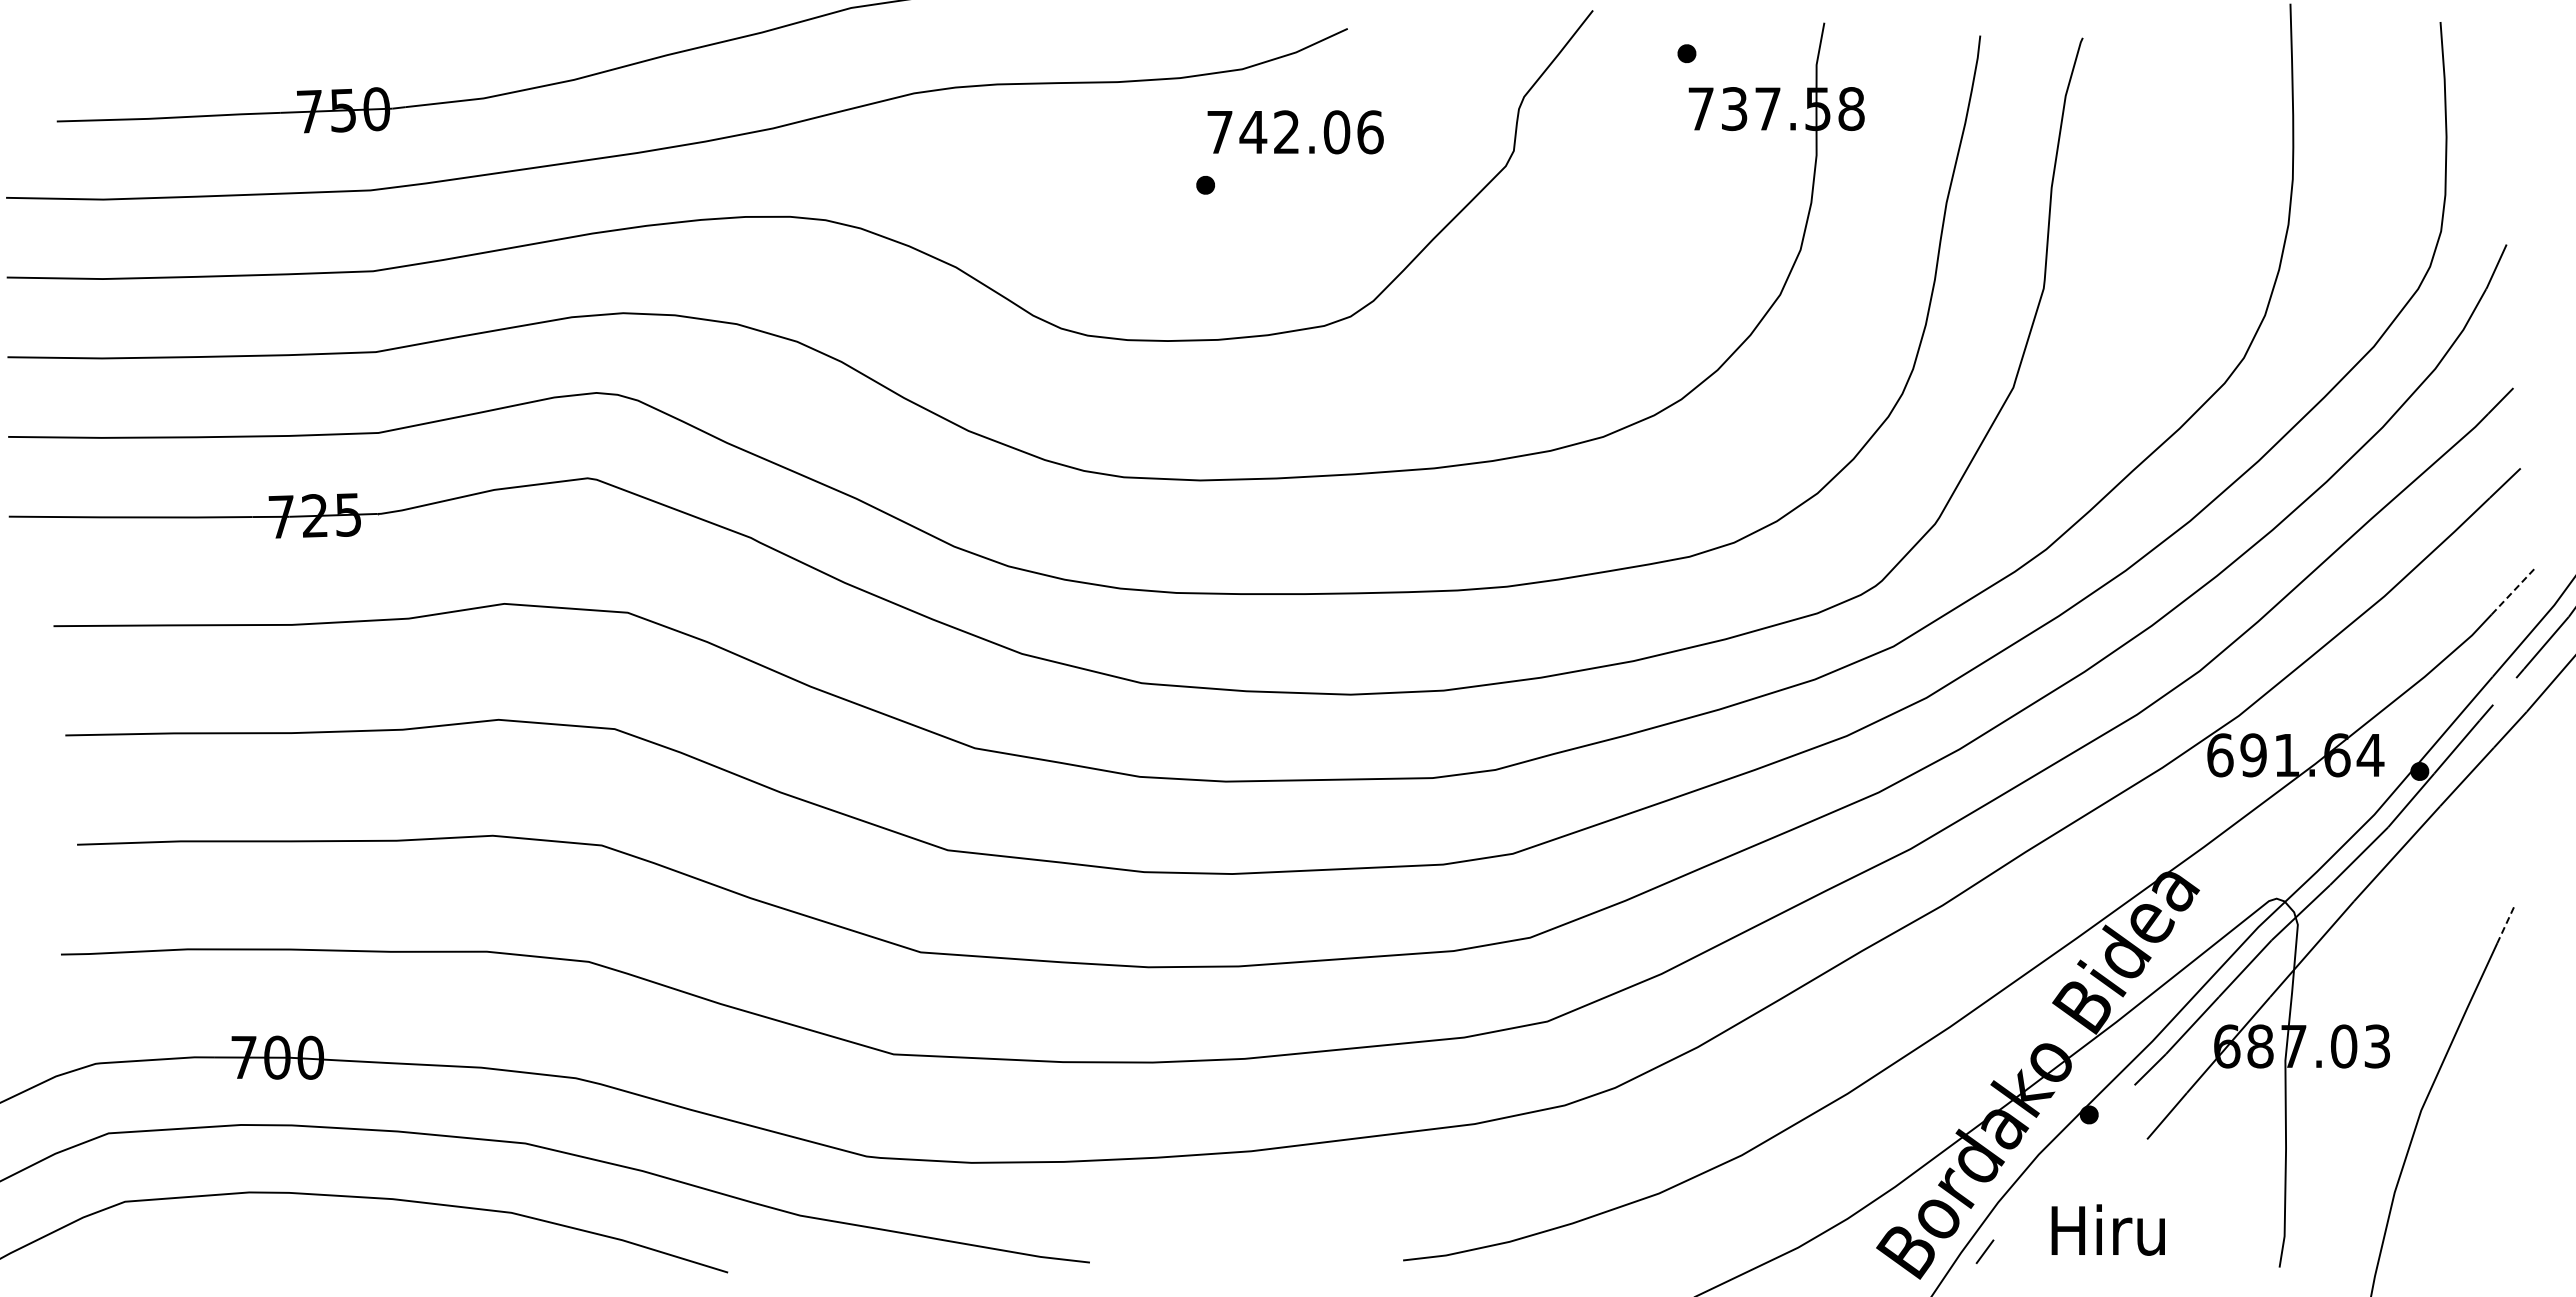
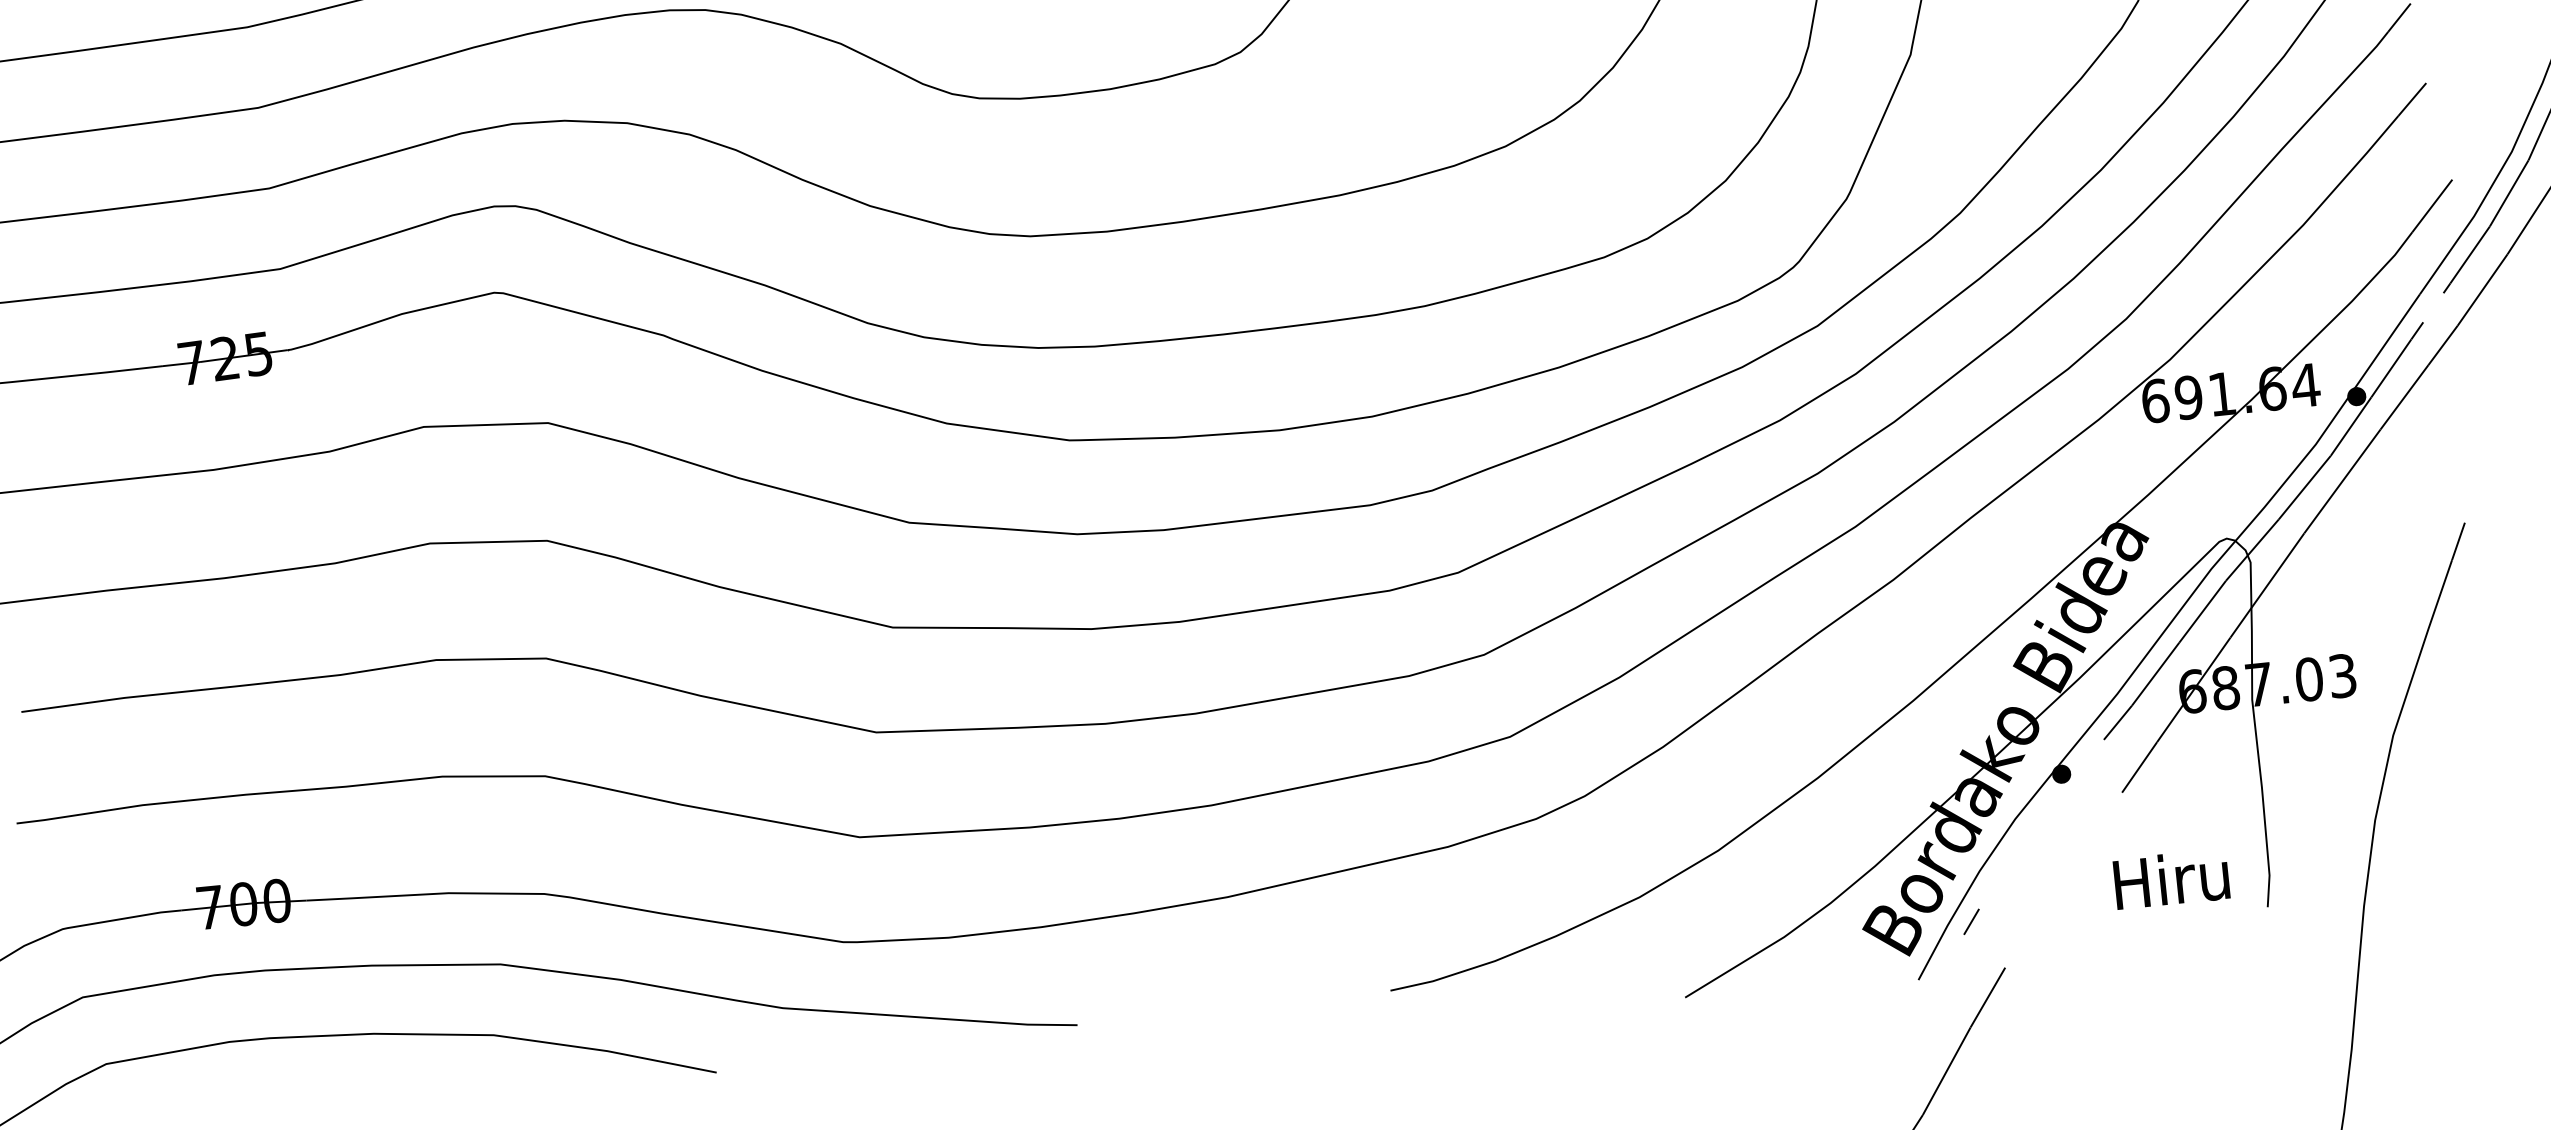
line: (2514, 590) -> (2432, 205), dashed -> solid
line: (2505, 925) -> (2458, 541), dashed -> solid
text: (2107, 1229) -> (2170, 878), moved

